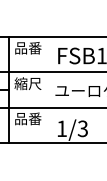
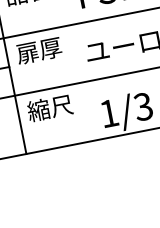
text: (27, 83) -> (38, 50), 縮尺 -> 扉厚
text: (27, 118) -> (49, 107), 品番 -> 縮尺

